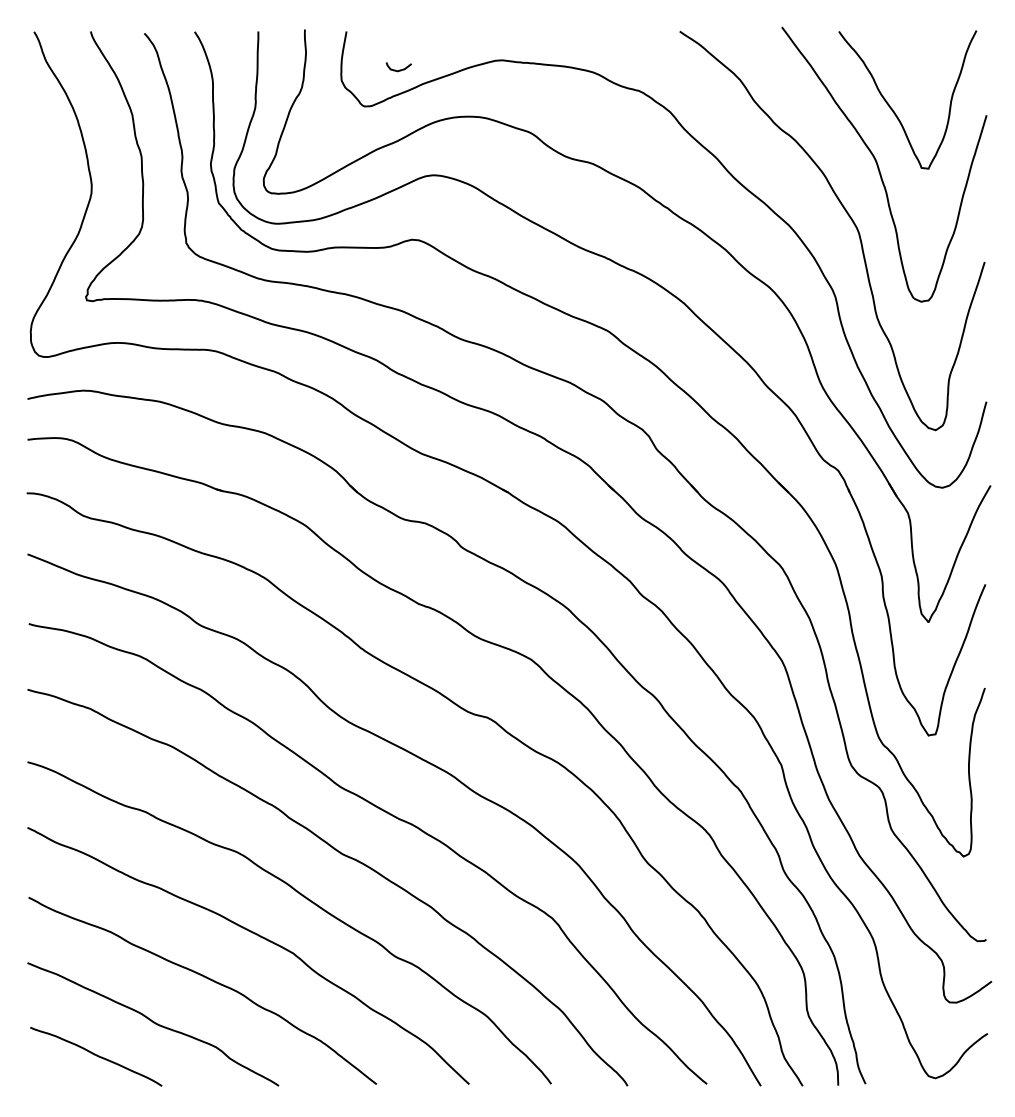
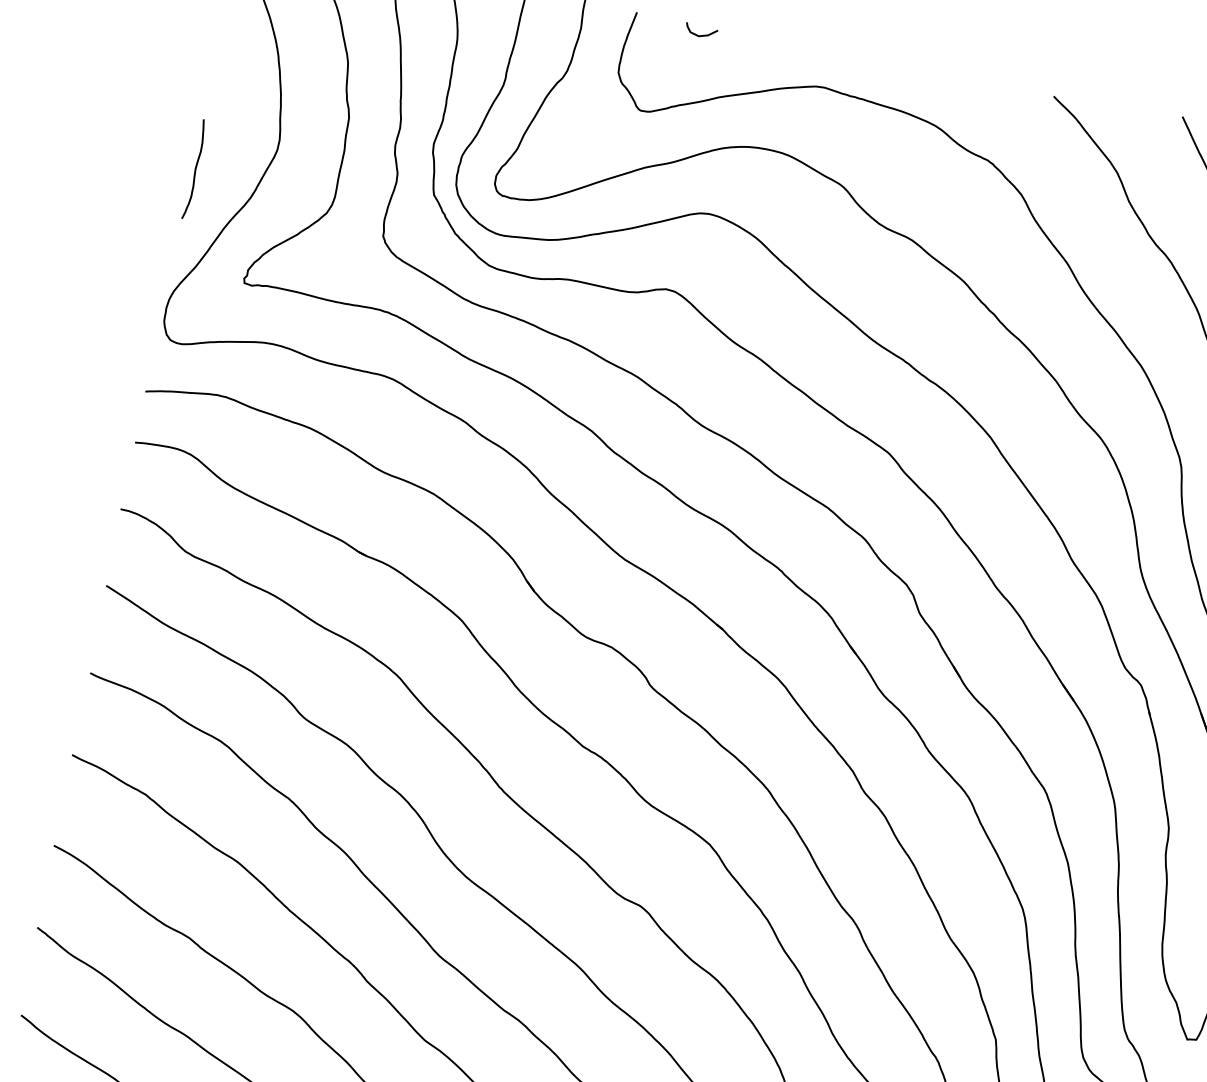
curve: (399, 69) -> (701, 34), moved
curve: (30, 220) -> (194, 169), added

